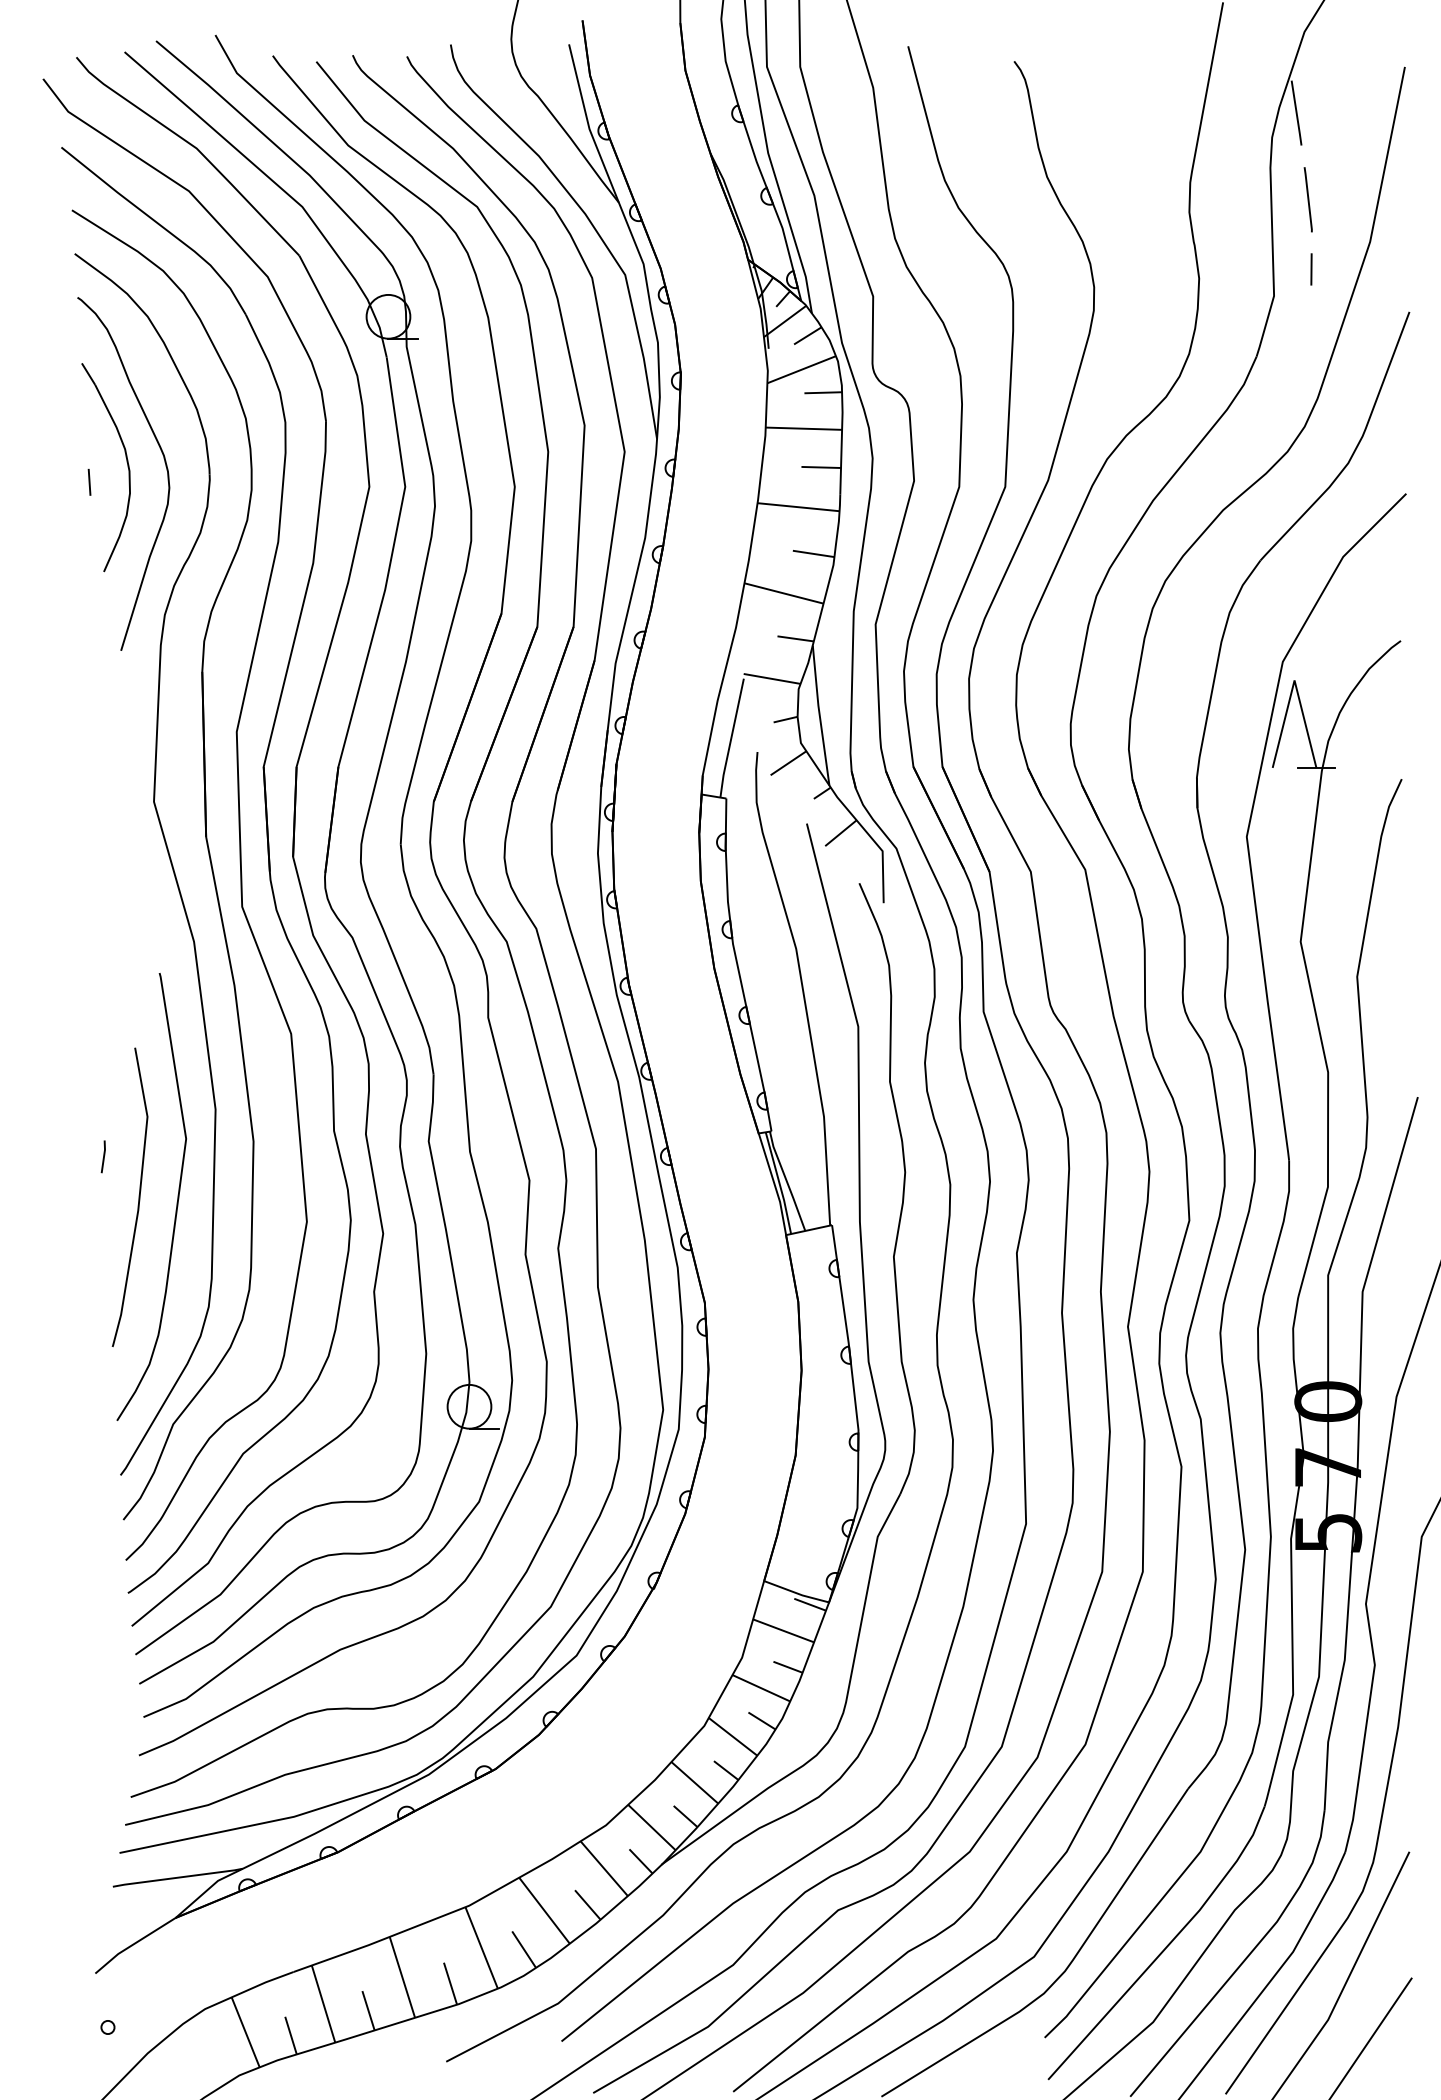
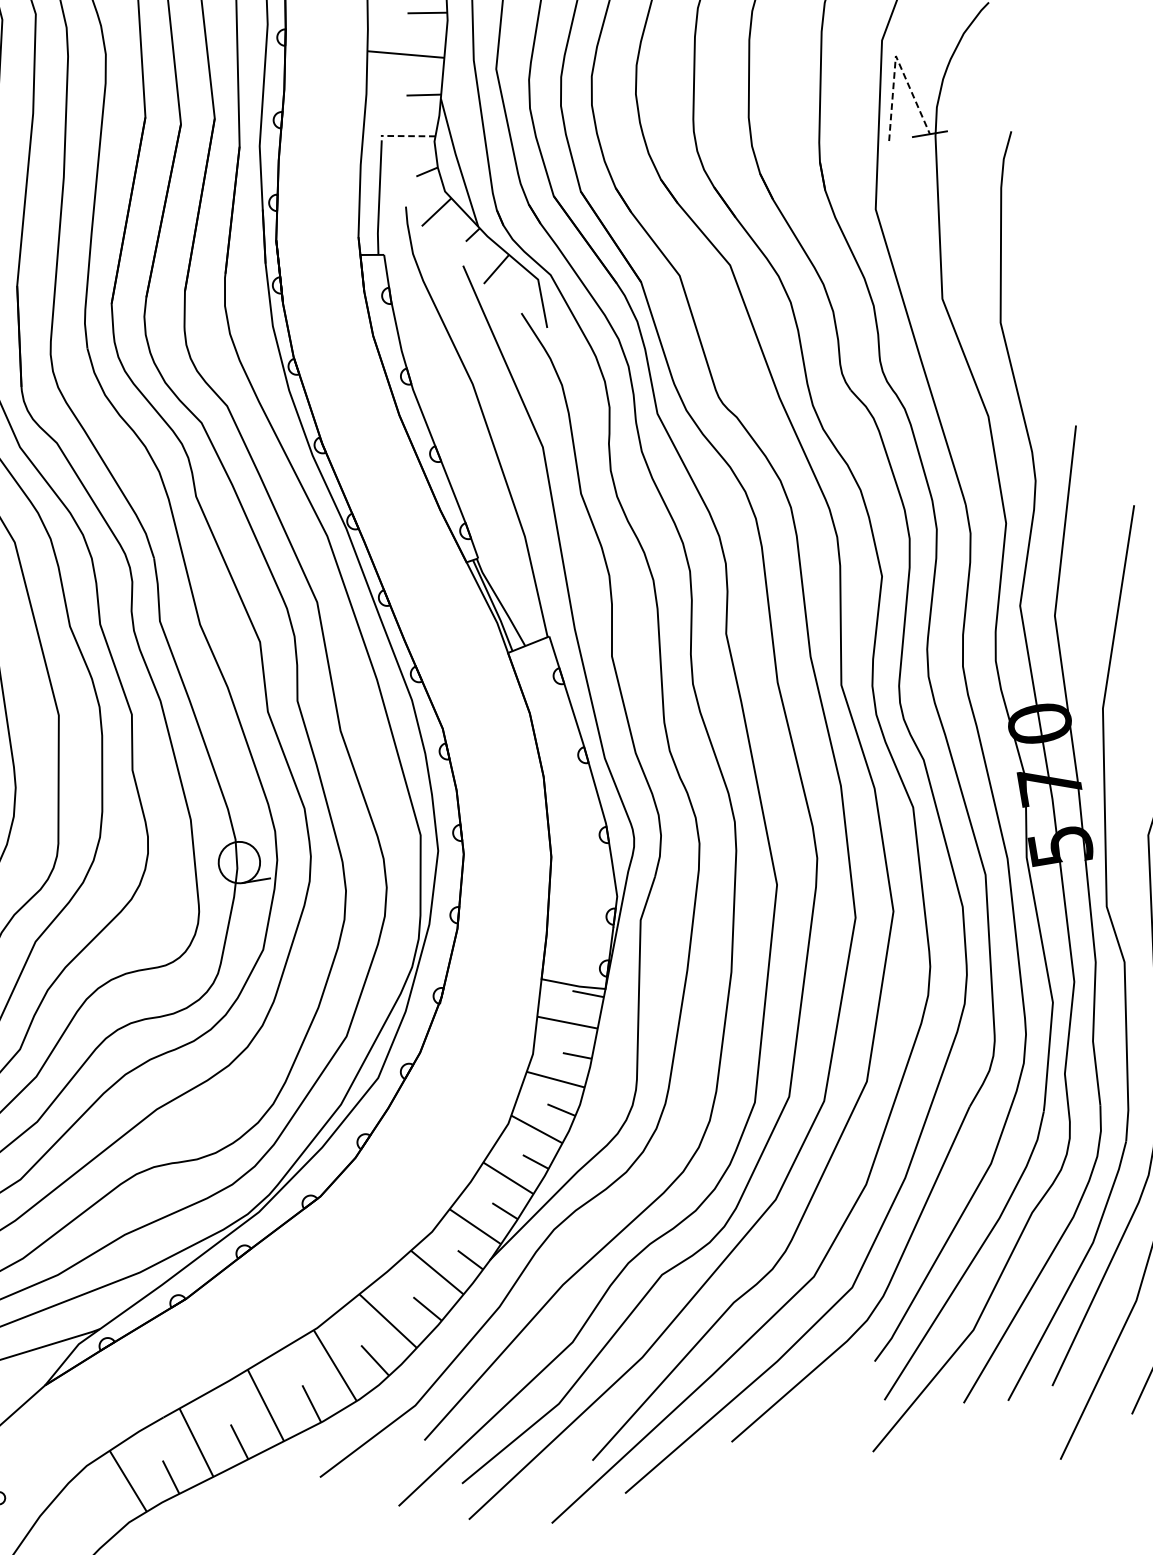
line: (772, 678) -> (408, 135), solid -> dashed
line: (1294, 680) -> (895, 56), solid -> dashed

